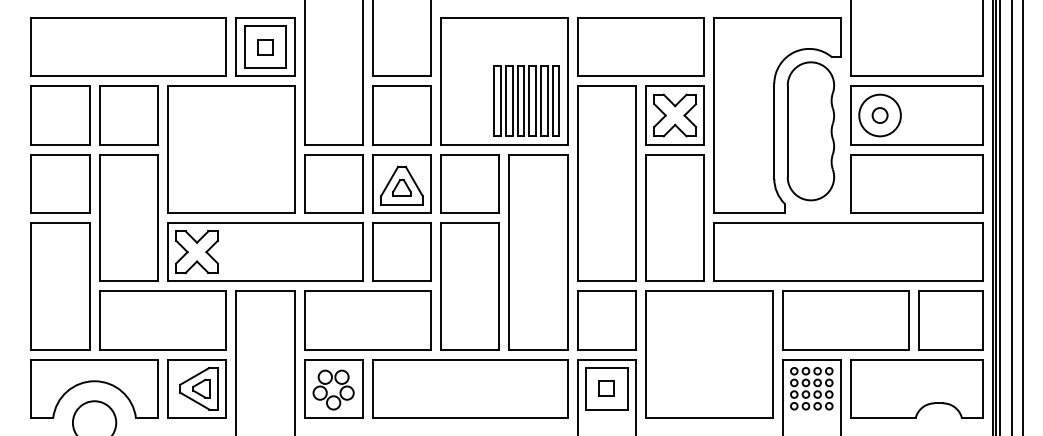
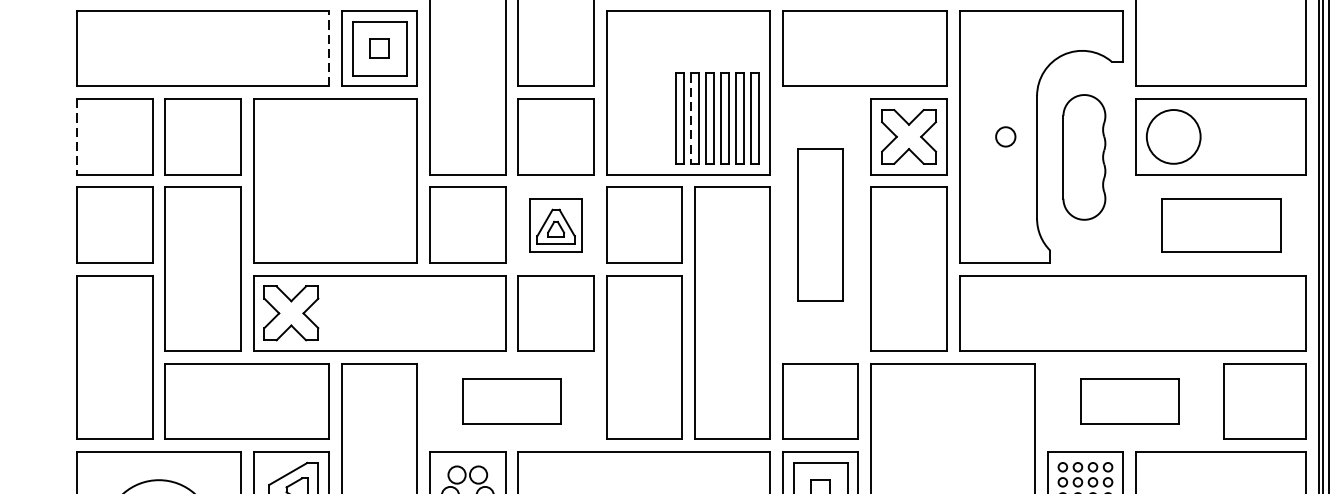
line: (226, 46) -> (329, 47), solid -> dashed
line: (506, 101) -> (691, 118), solid -> dashed
circle: (879, 115) -> (1005, 136), moved
line: (31, 116) -> (77, 138), solid -> dashed
part: (810, 131) -> (1083, 157), size x0.7
part: (401, 183) -> (555, 224), size x0.7
part: (606, 183) -> (820, 224), size x0.6
part: (916, 183) -> (1220, 224), size x0.7
part: (367, 320) -> (511, 401), size x0.6
part: (845, 320) -> (1129, 401), size x0.6

